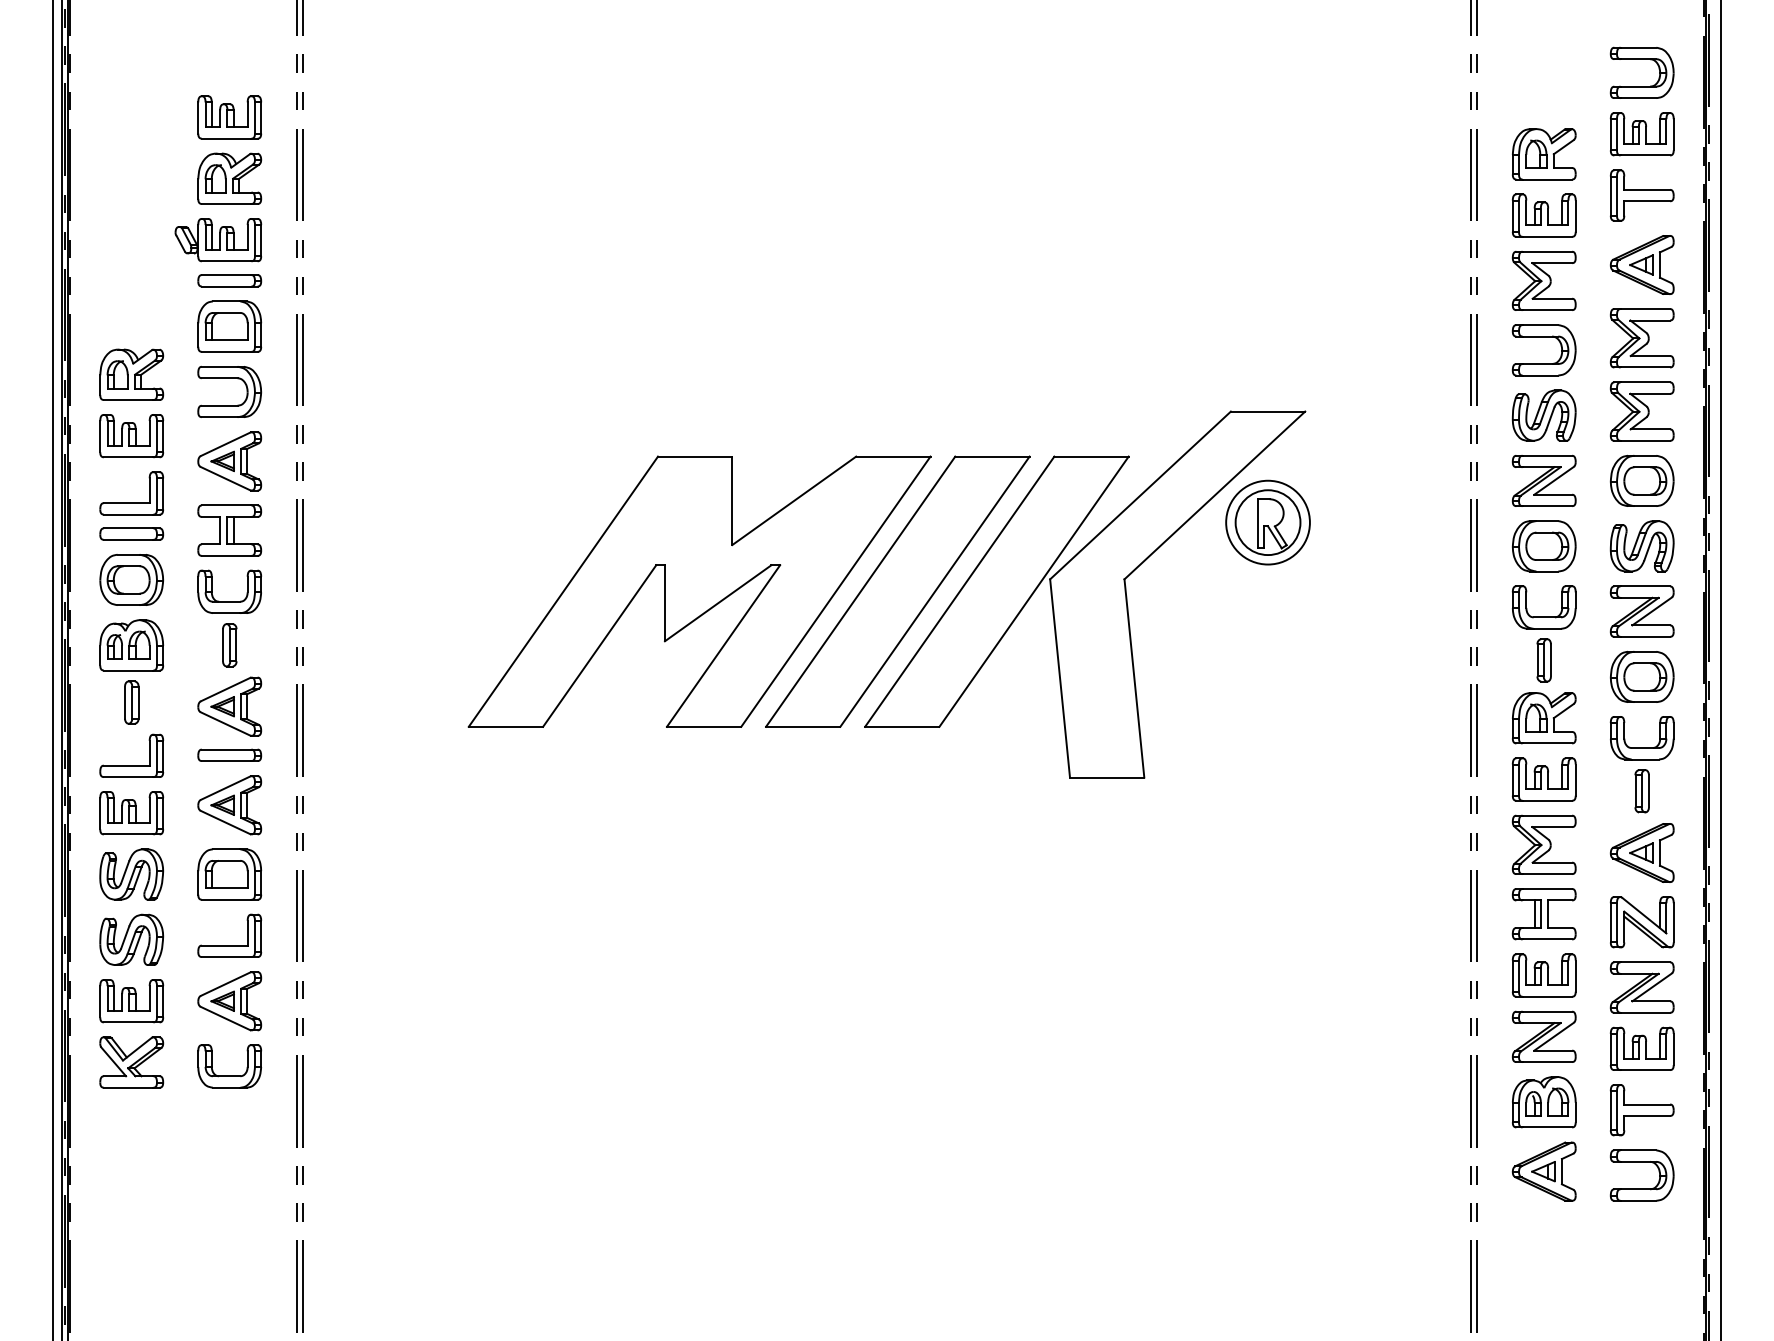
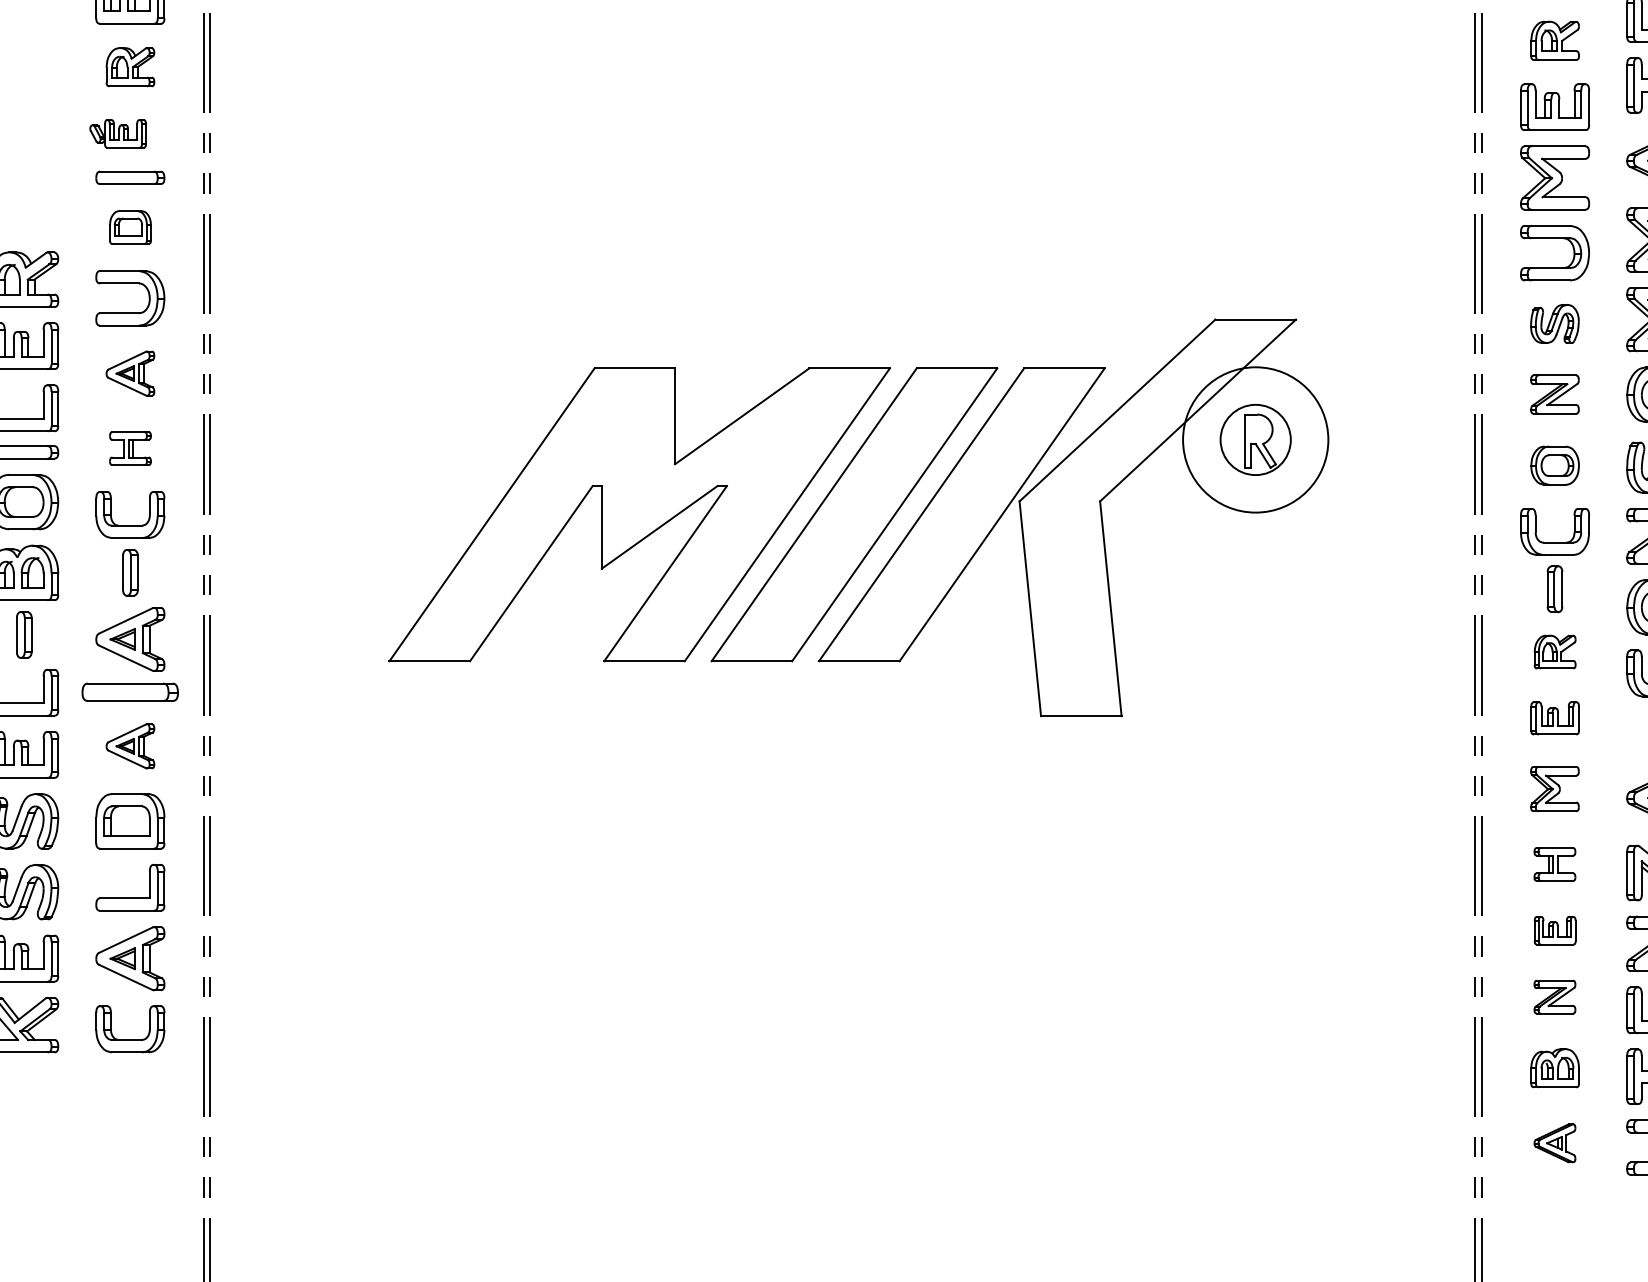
part: (1544, 154) -> (1555, 40), size x0.7
part: (229, 178) -> (130, 66), size x0.7
part: (218, 240) -> (118, 134), size x0.6
part: (229, 326) -> (130, 227), size x0.6
part: (1543, 415) -> (1554, 323), size x0.7
part: (229, 461) -> (130, 373), size x0.7
part: (1543, 480) -> (1554, 394), size x0.7
circle: (1267, 522) -> (1255, 439), size x1.6
part: (229, 530) -> (130, 448), size x0.6
part: (1544, 546) -> (1555, 465), size x0.7
part: (1544, 718) -> (1555, 652), size x0.6
part: (229, 754) -> (130, 691), size x1.4
part: (1544, 779) -> (1555, 718), size x0.7
part: (229, 805) -> (130, 746), size x0.7
part: (1543, 844) -> (1554, 788), size x0.7
part: (1543, 914) -> (1554, 864), size x0.6
part: (1544, 975) -> (1555, 930), size x0.6
part: (1543, 1036) -> (1554, 996), size x0.6
part: (1544, 1102) -> (1555, 1068), size x0.7
part: (1543, 1171) -> (1554, 1143), size x0.6

